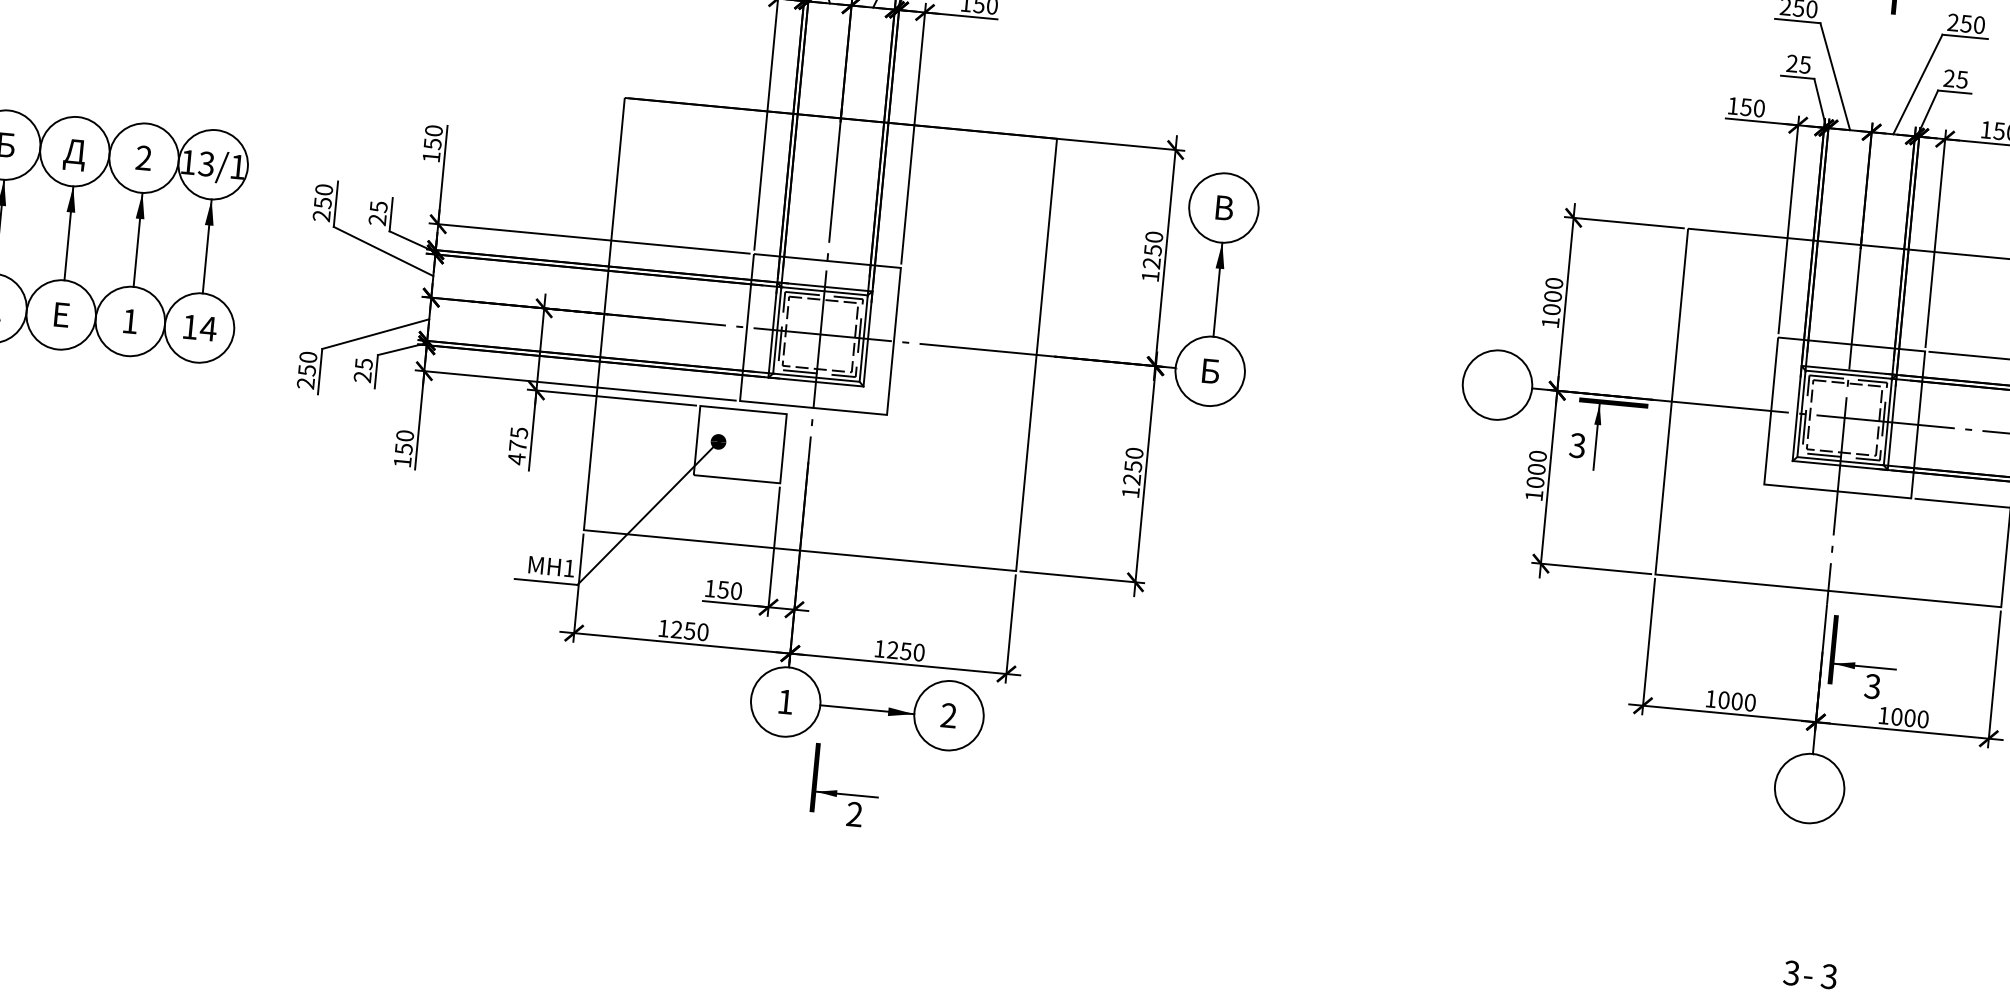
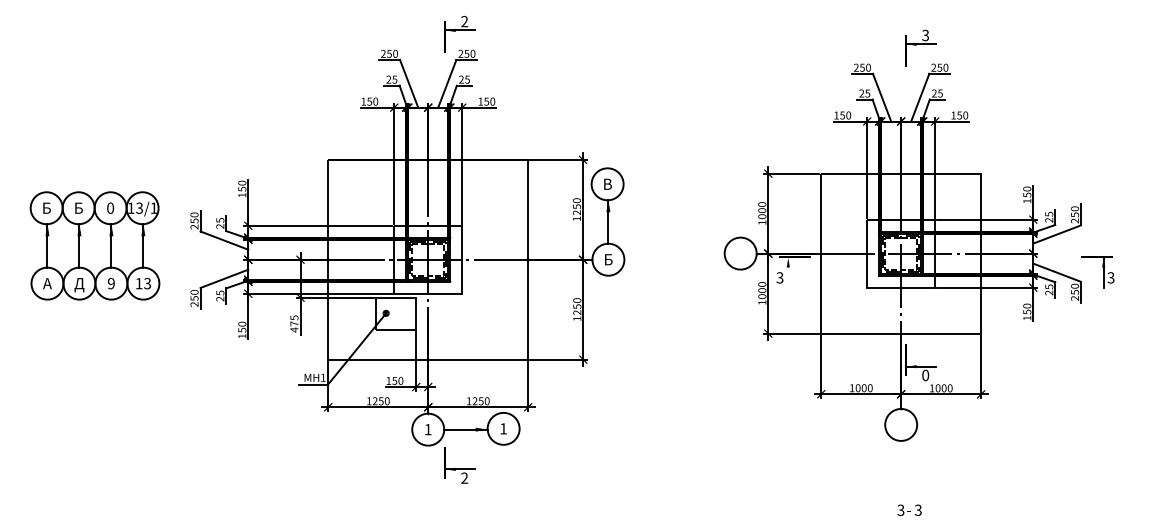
text: (74, 154) -> (78, 209), Д -> Б
text: (143, 156) -> (110, 207), 2 -> 0
text: (60, 318) -> (79, 285), Е -> Д
text: (128, 320) -> (110, 283), 1 -> 9
text: (208, 328) -> (147, 283), 14 -> 13
line: (1597, 435) -> (788, 272), removed
text: (1872, 686) -> (925, 375), 3 -> 0
text: (948, 714) -> (503, 428), 2 -> 1

